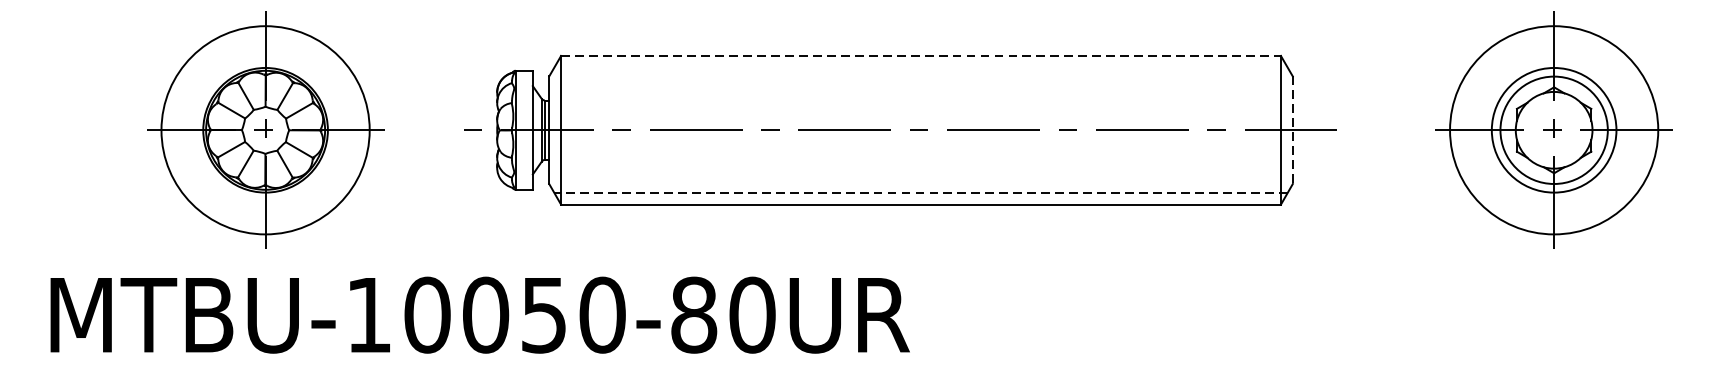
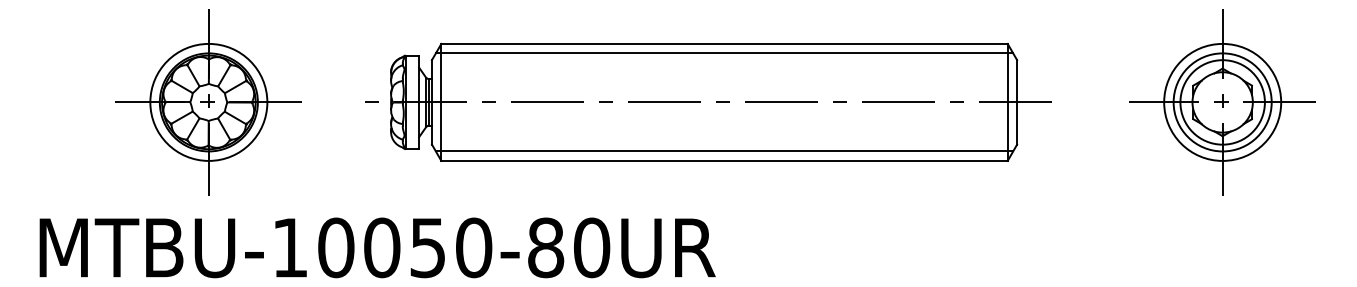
line: (922, 55) -> (725, 43), dashed -> solid
line: (920, 68) -> (724, 53), added
circle: (265, 129) -> (208, 101), size x0.71
circle: (1553, 129) -> (1222, 101), size x0.71
line: (1293, 130) -> (1017, 102), dashed -> solid
line: (920, 192) -> (724, 151), dashed -> solid

